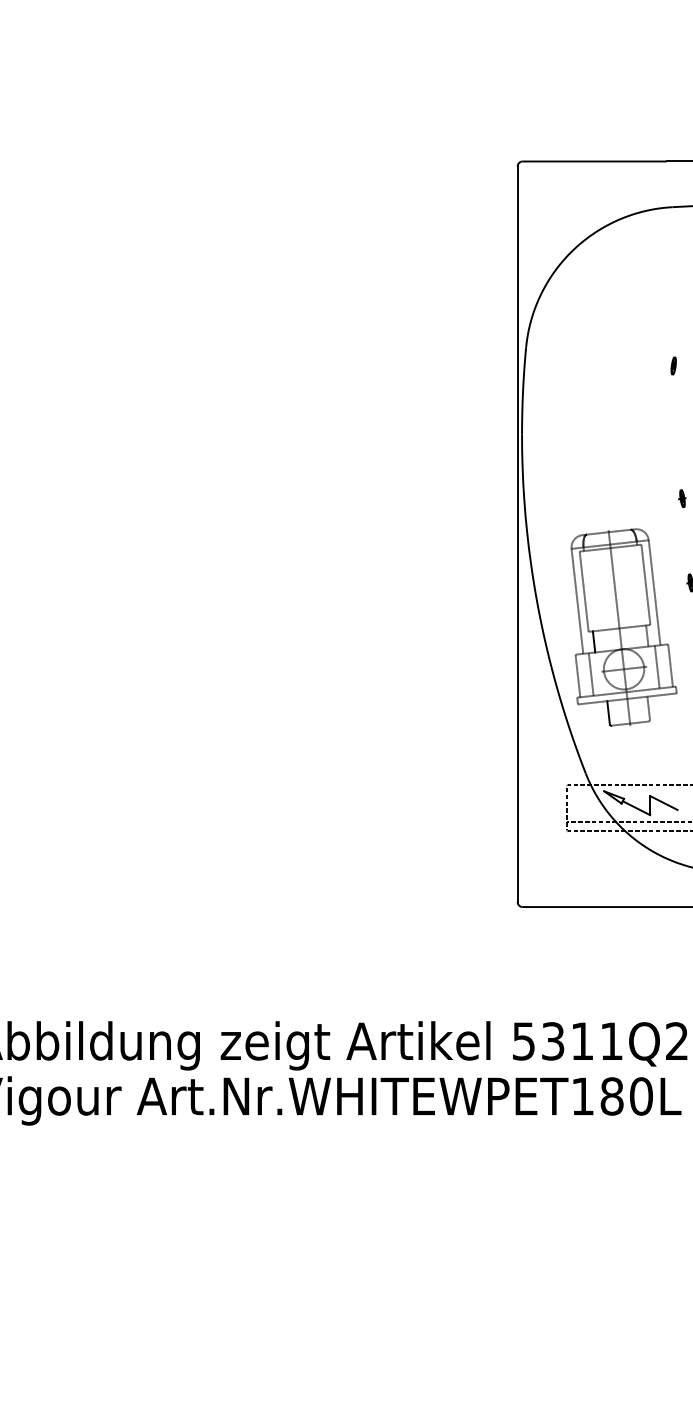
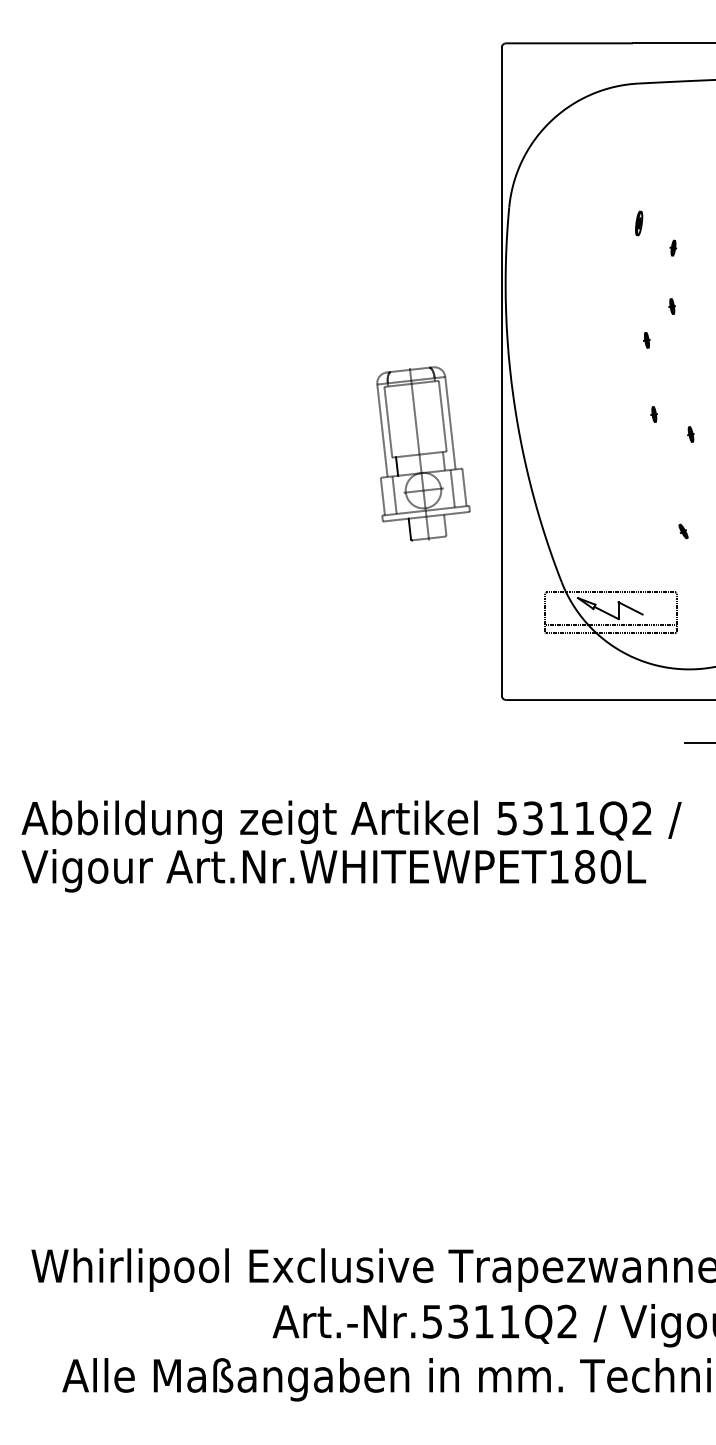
part: (673, 366) -> (639, 223), size x1.6
part: (624, 627) -> (423, 453), moved

